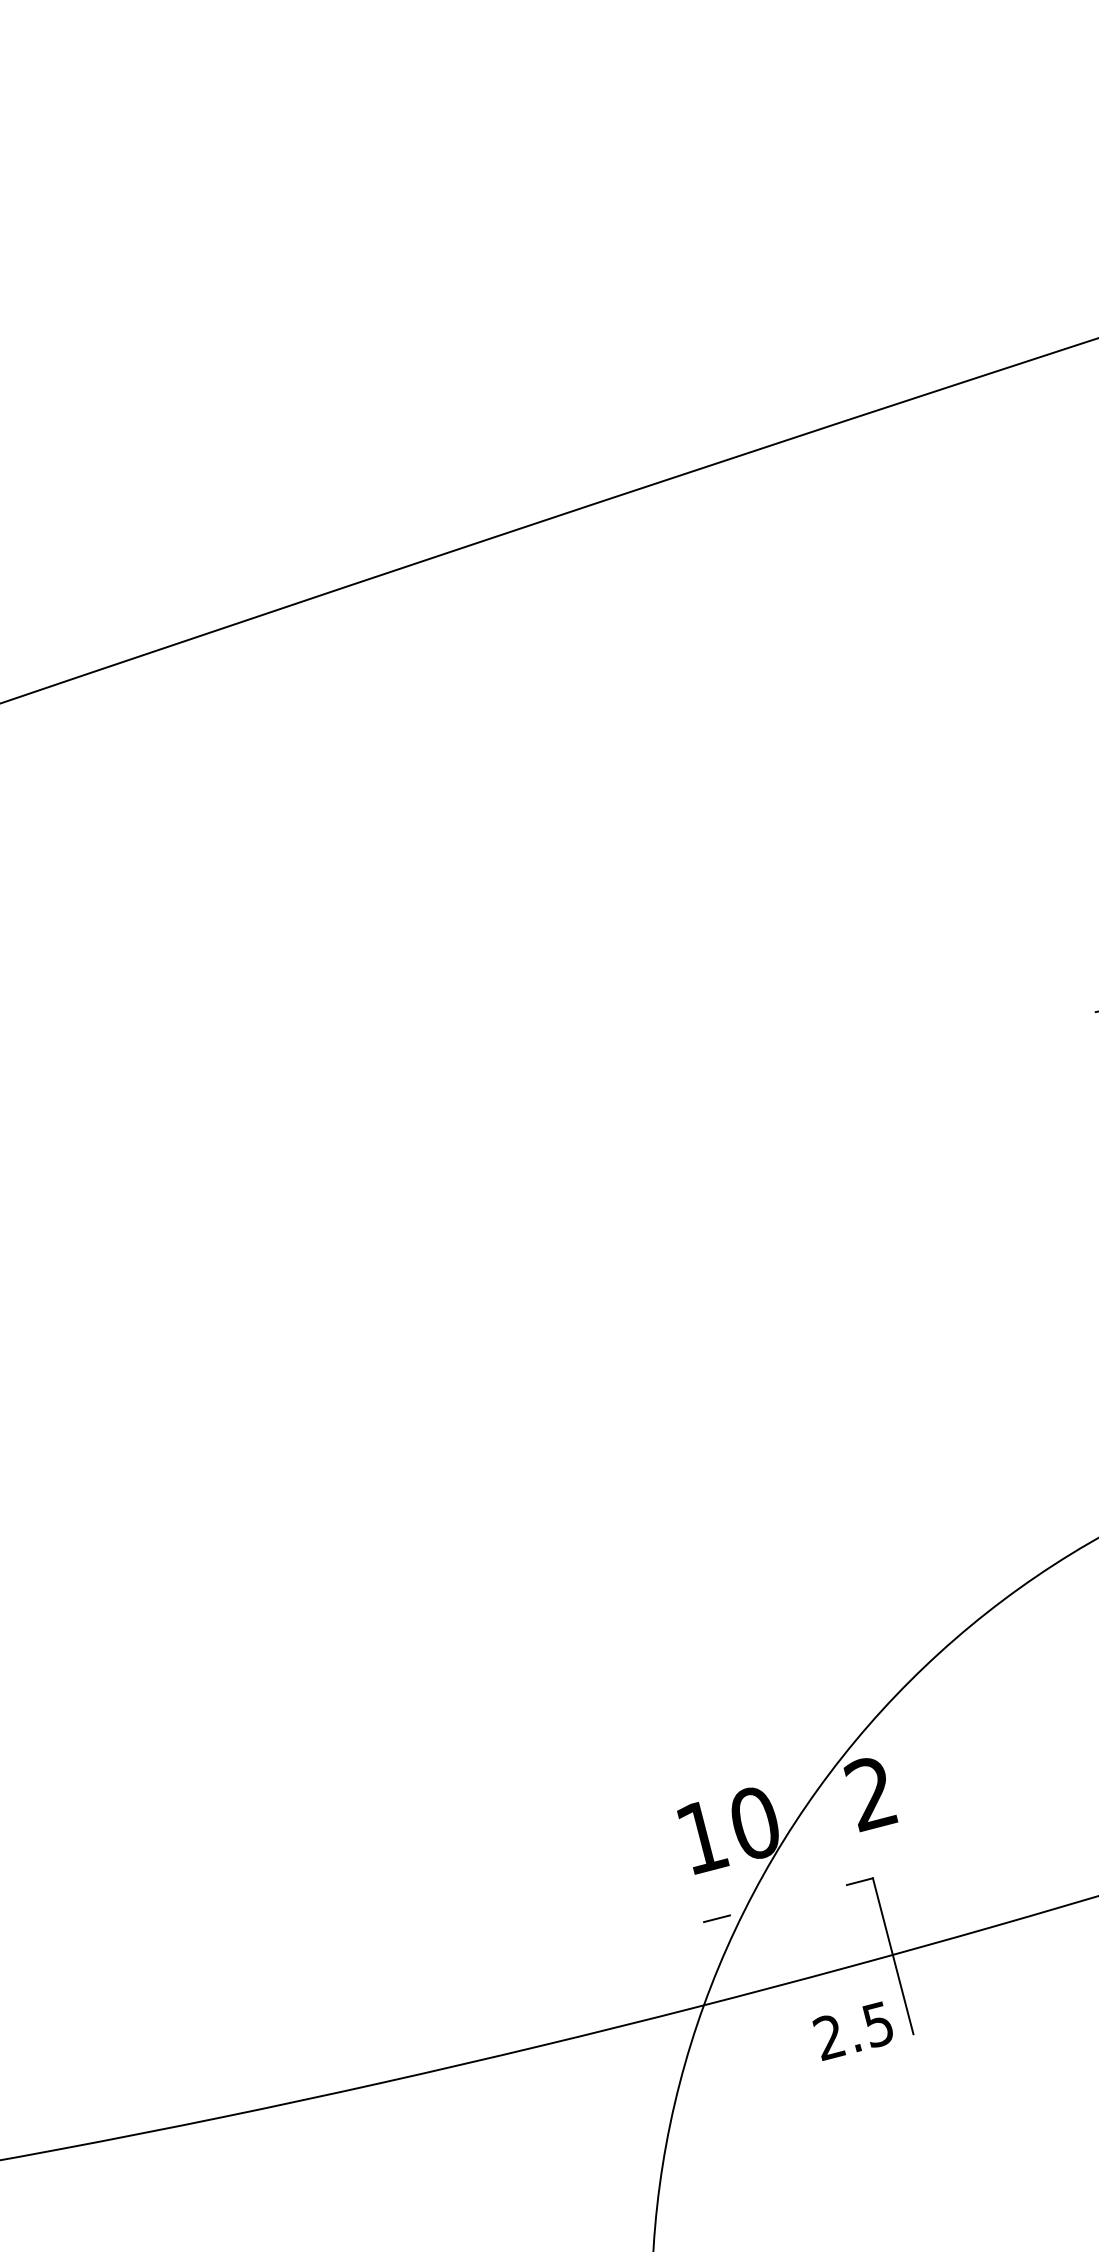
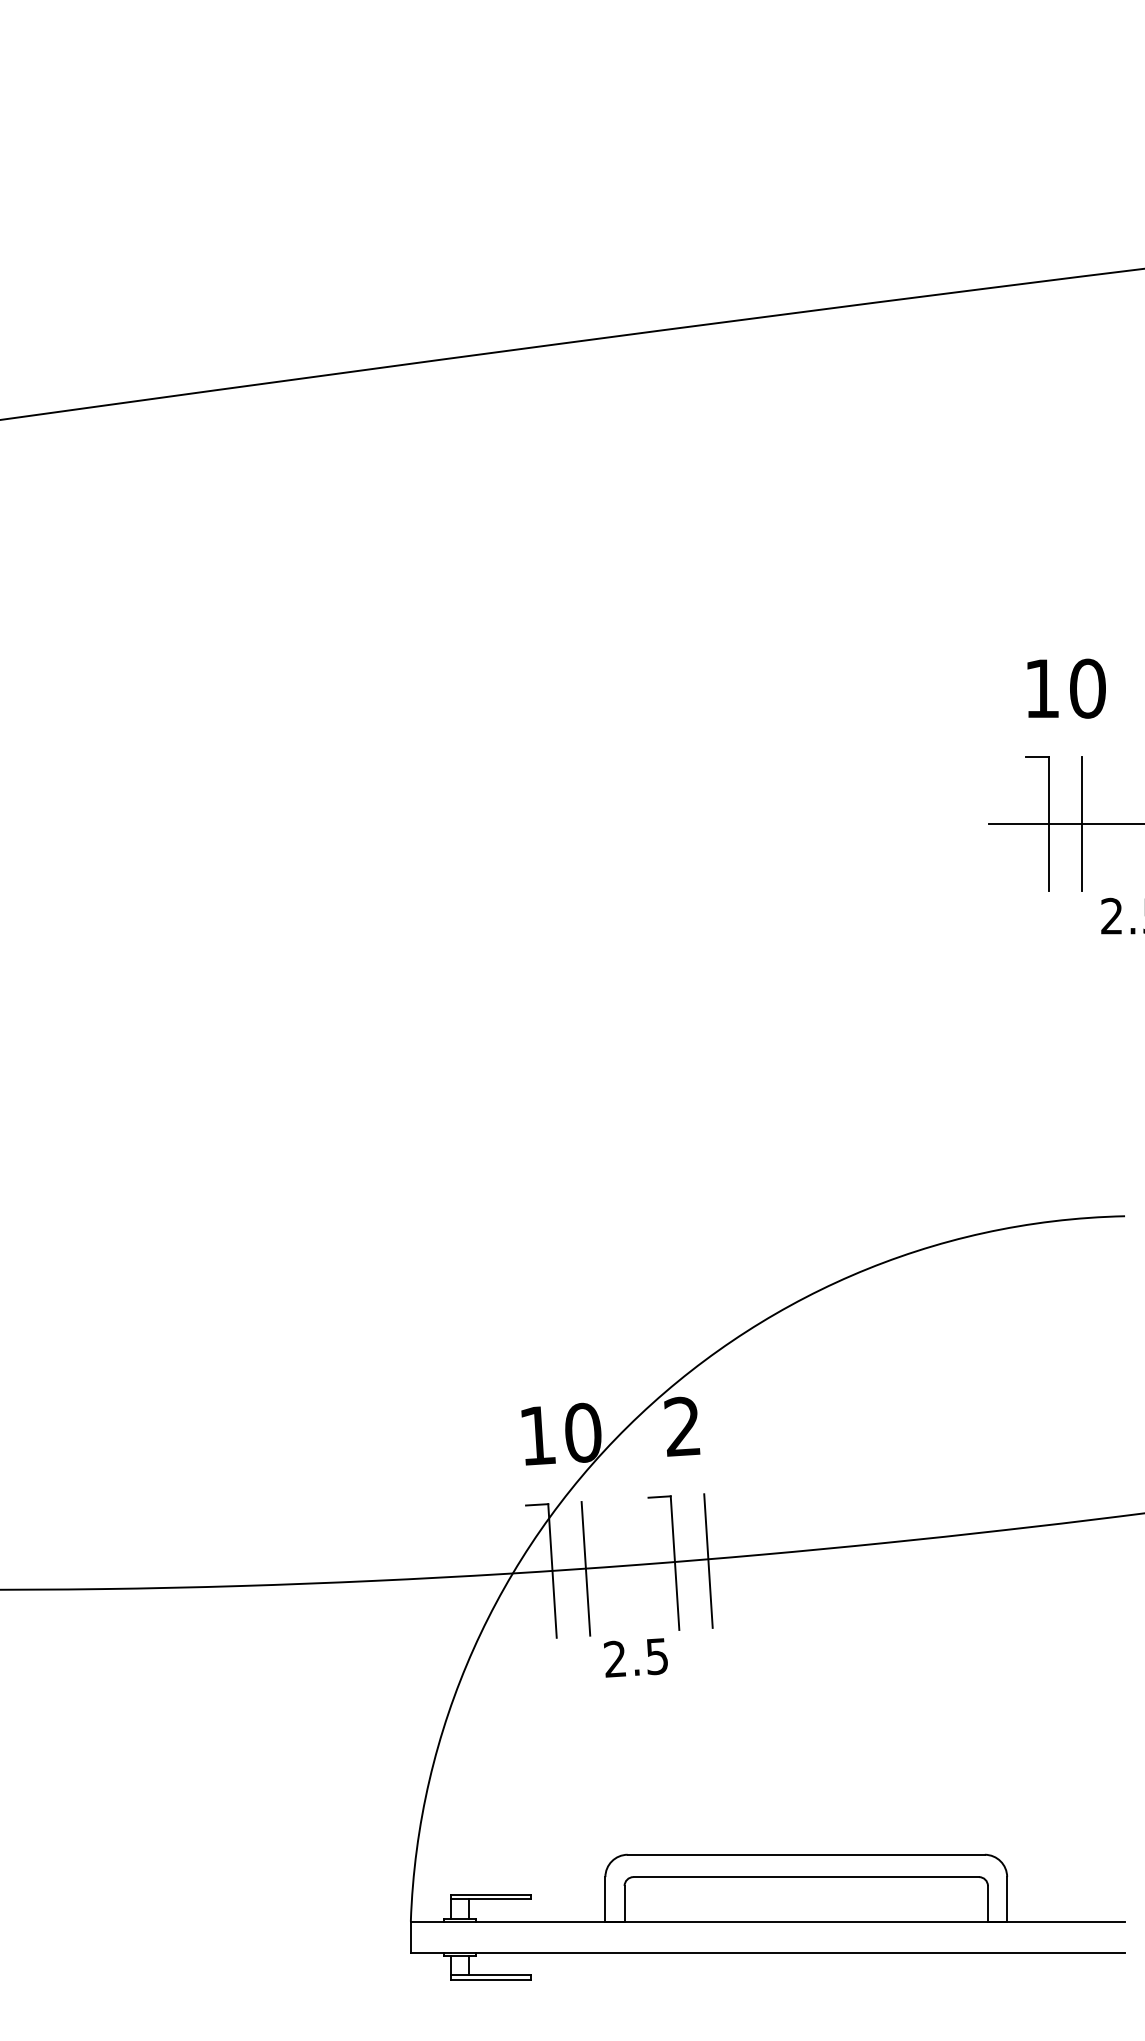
line: (932, 1945) -> (708, 1560), added
line: (788, 1982) -> (585, 1568), added
line: (750, 1992) -> (552, 1570), added
text: (852, 2030) -> (635, 1657), moved

